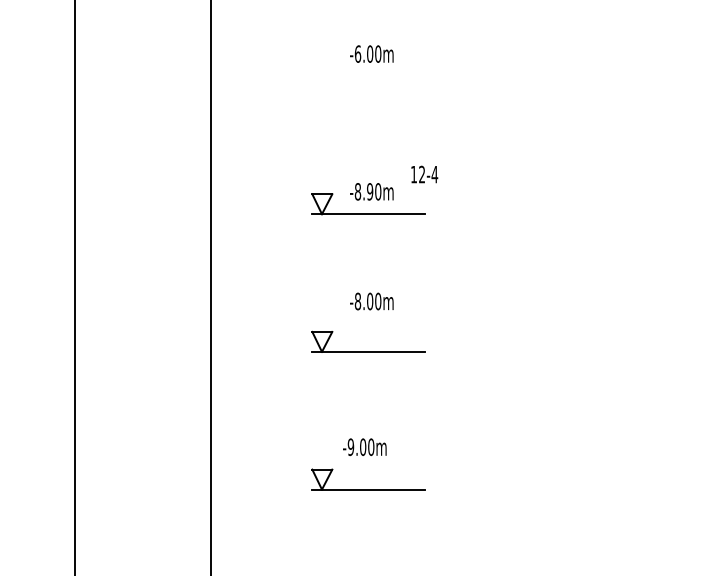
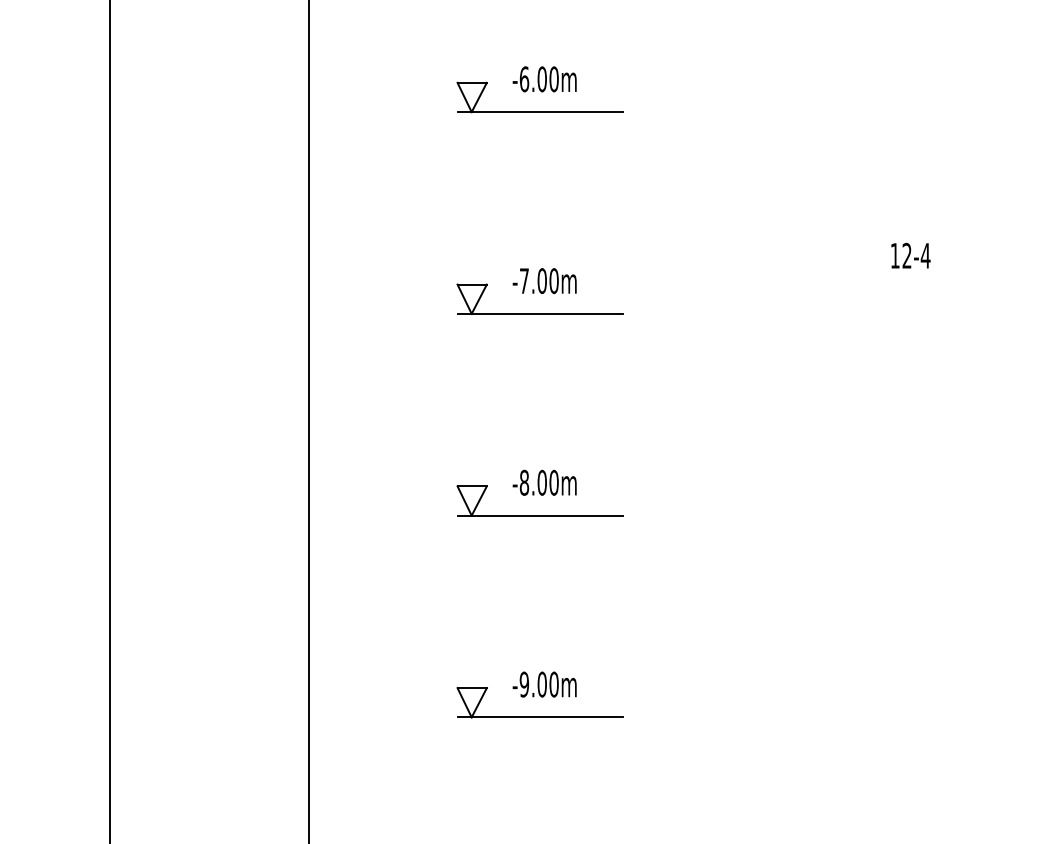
part: (368, 76) -> (539, 112), added
text: (424, 174) -> (910, 255), moved
text: (363, 191) -> (532, 280), -8.90m -> -7.00m
text: (371, 301) -> (544, 482), moved
text: (364, 446) -> (544, 683), moved

